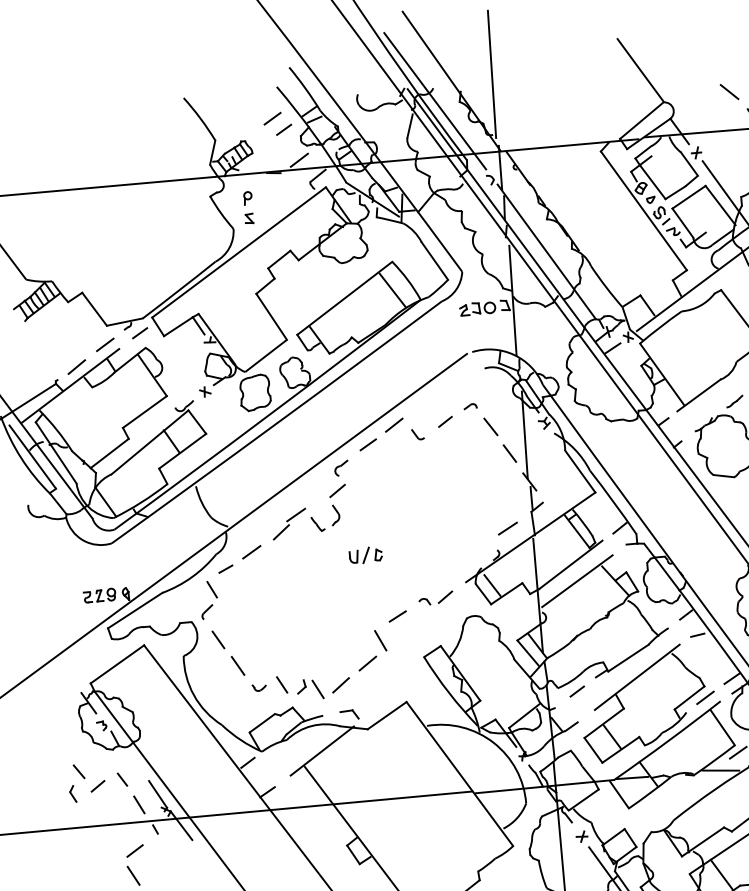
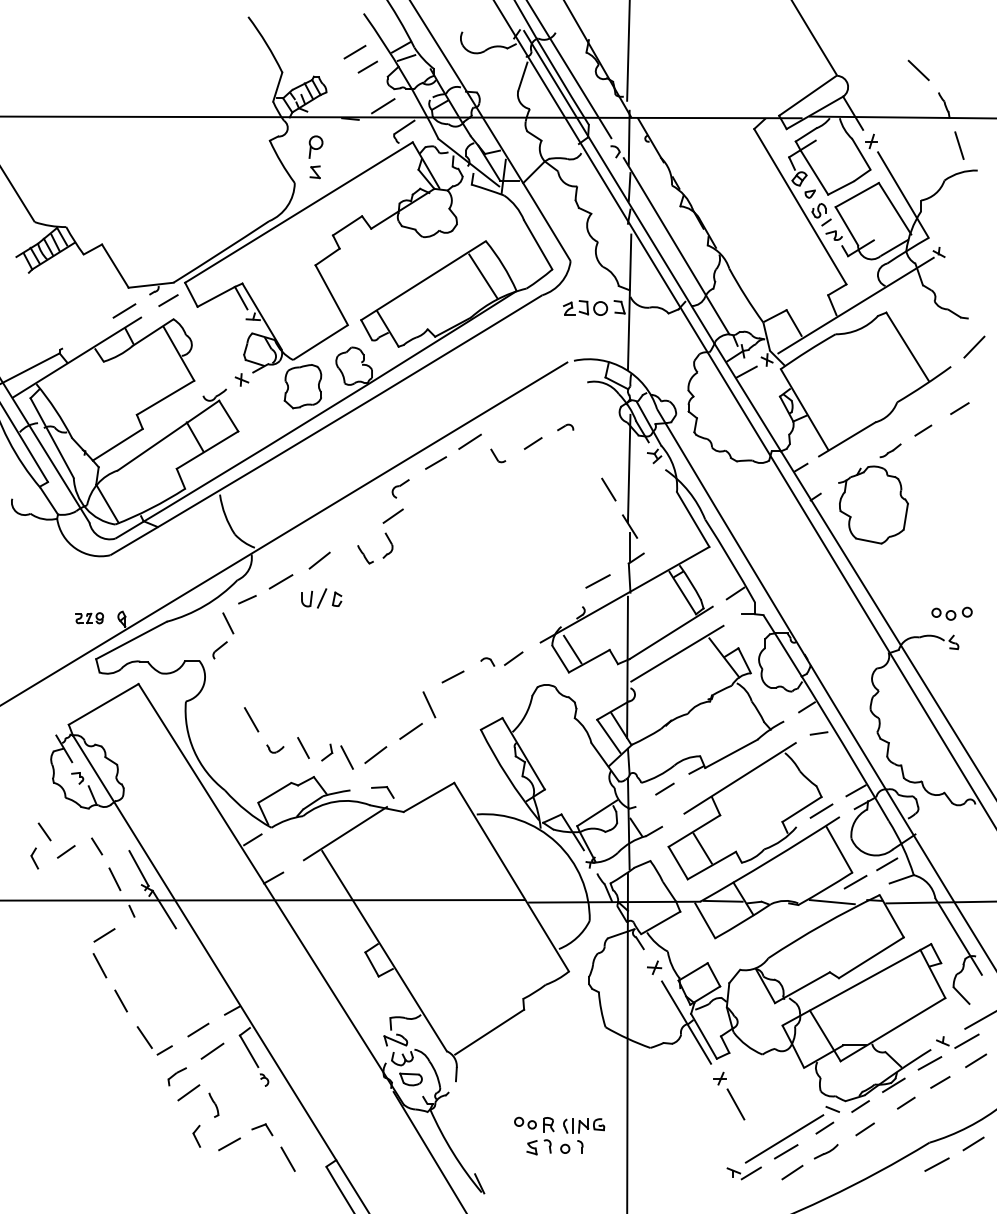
part: (247, 197) -> (315, 146), size x1.4
line: (76, 366) -> (86, 334), removed
line: (490, 426) -> (588, 454), removed
line: (295, 514) -> (339, 540), removed
part: (365, 555) -> (321, 598), moved
part: (99, 595) -> (89, 618), size x0.7
line: (218, 639) -> (230, 685), removed

